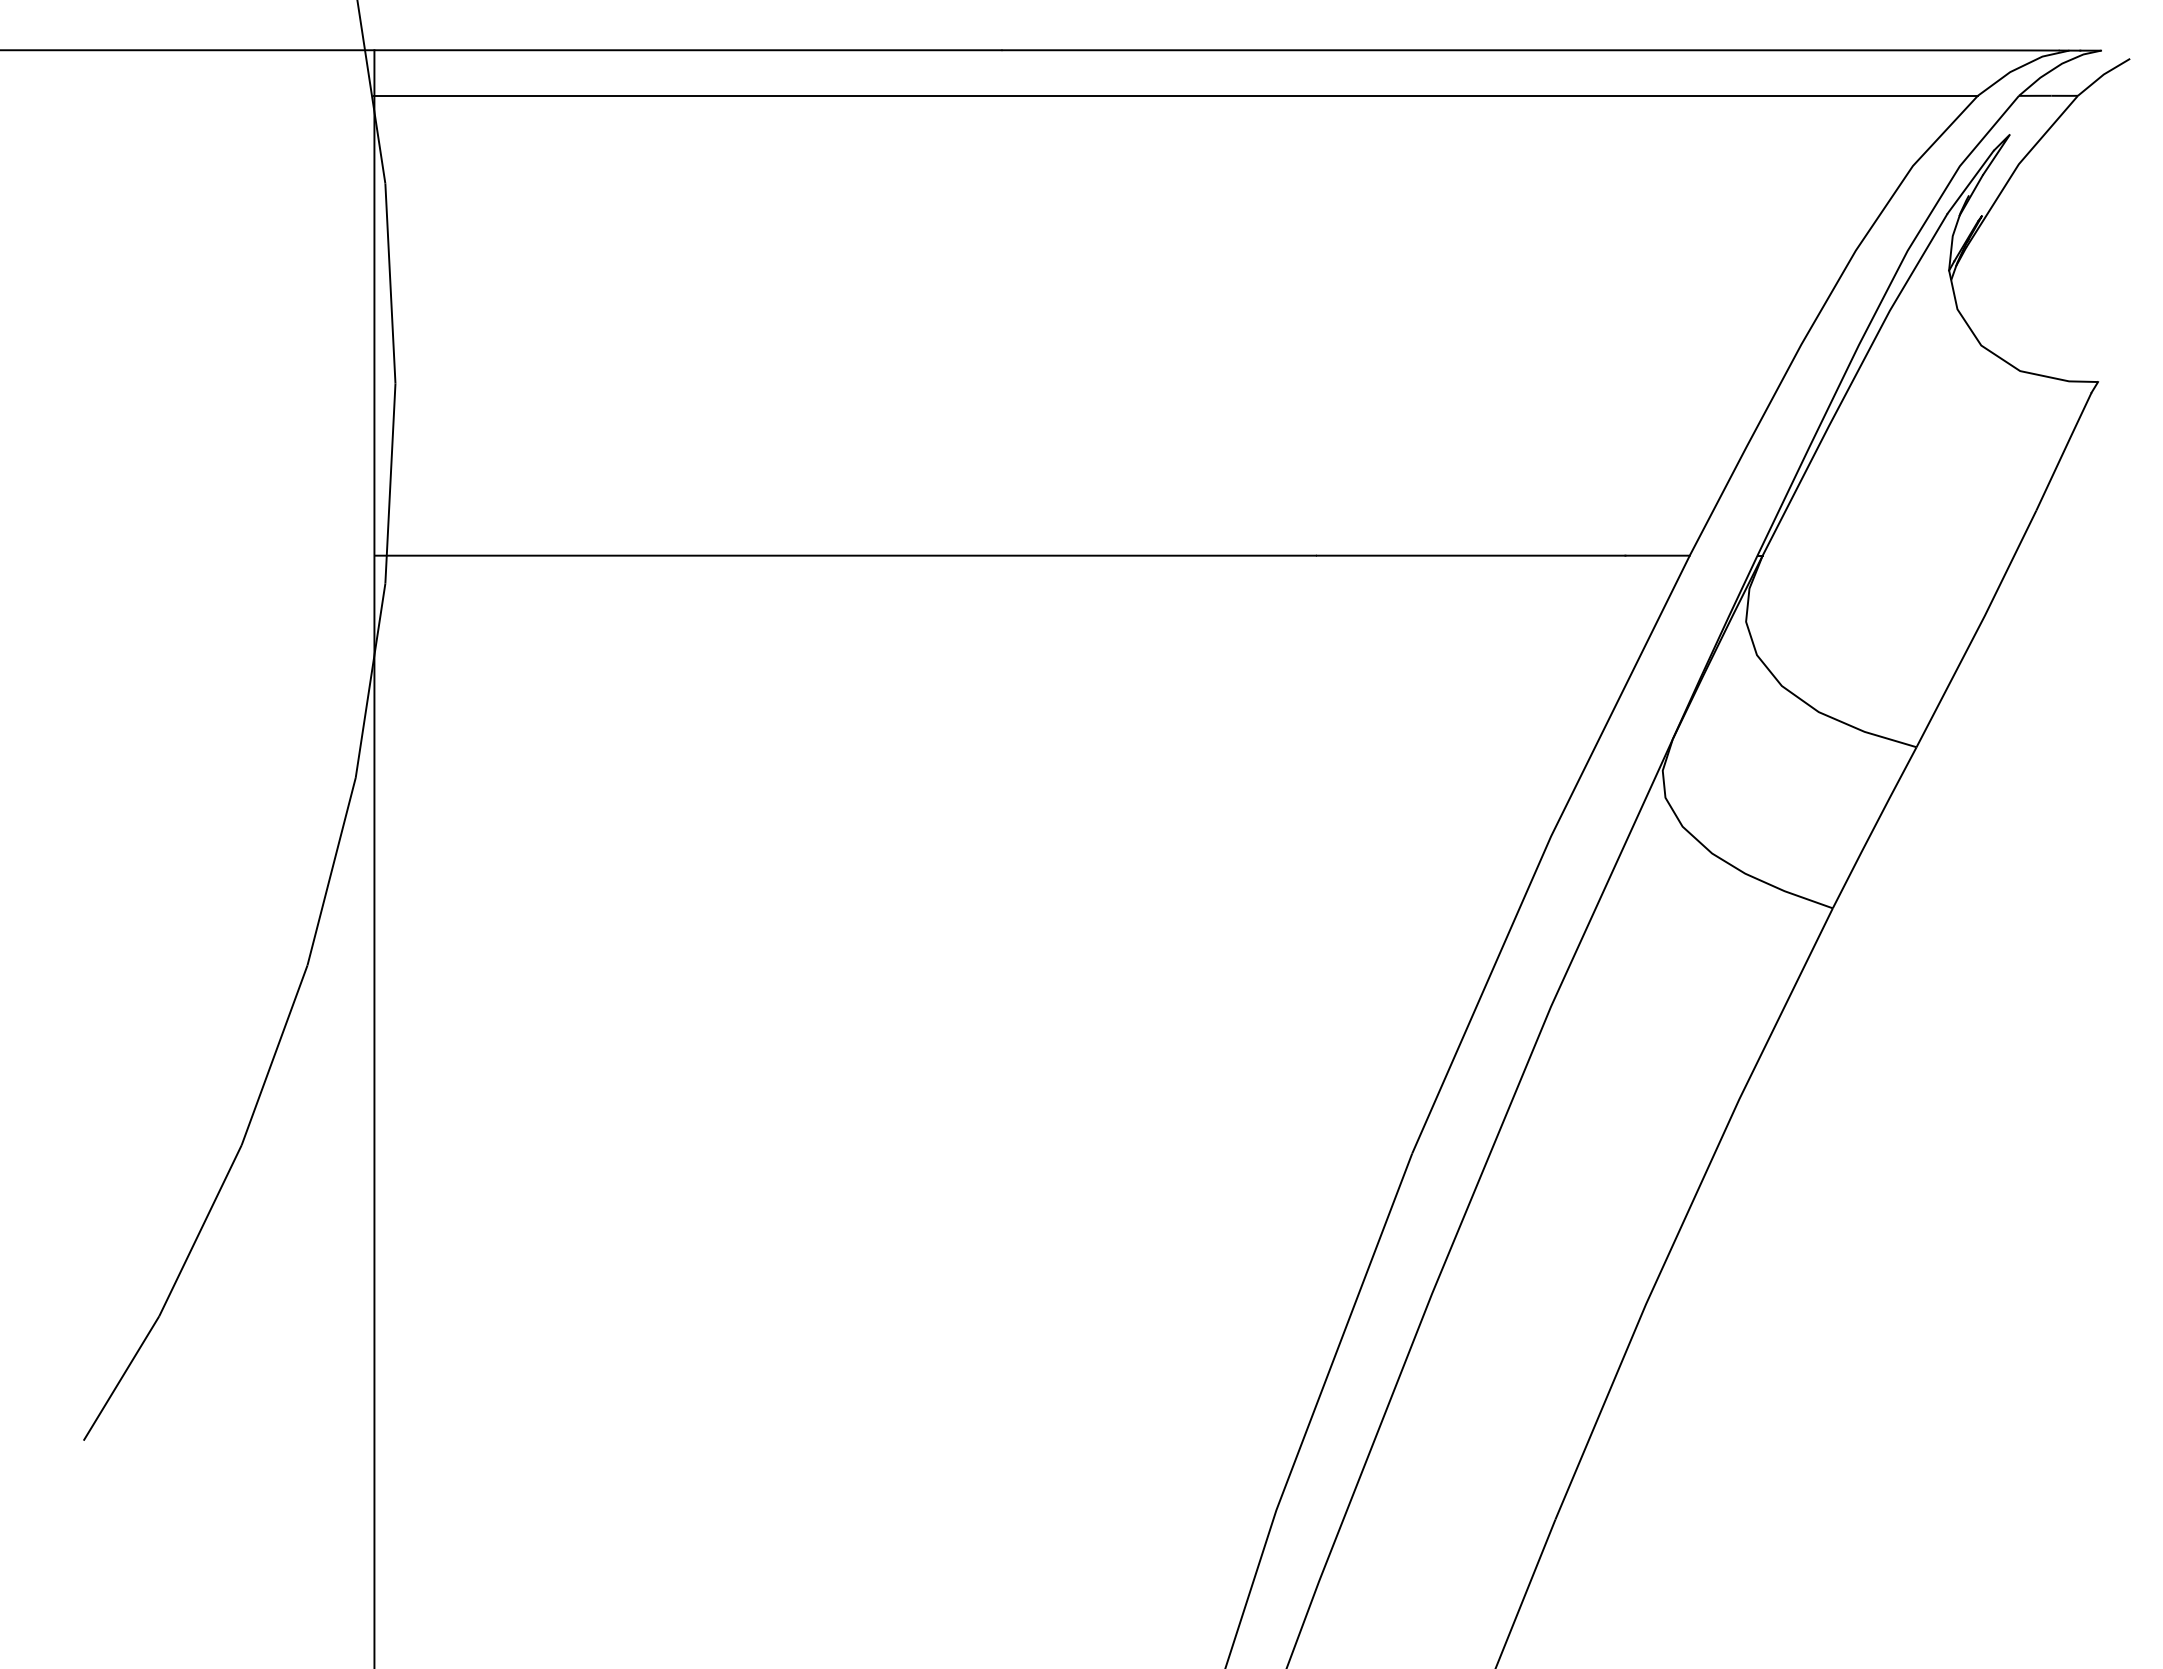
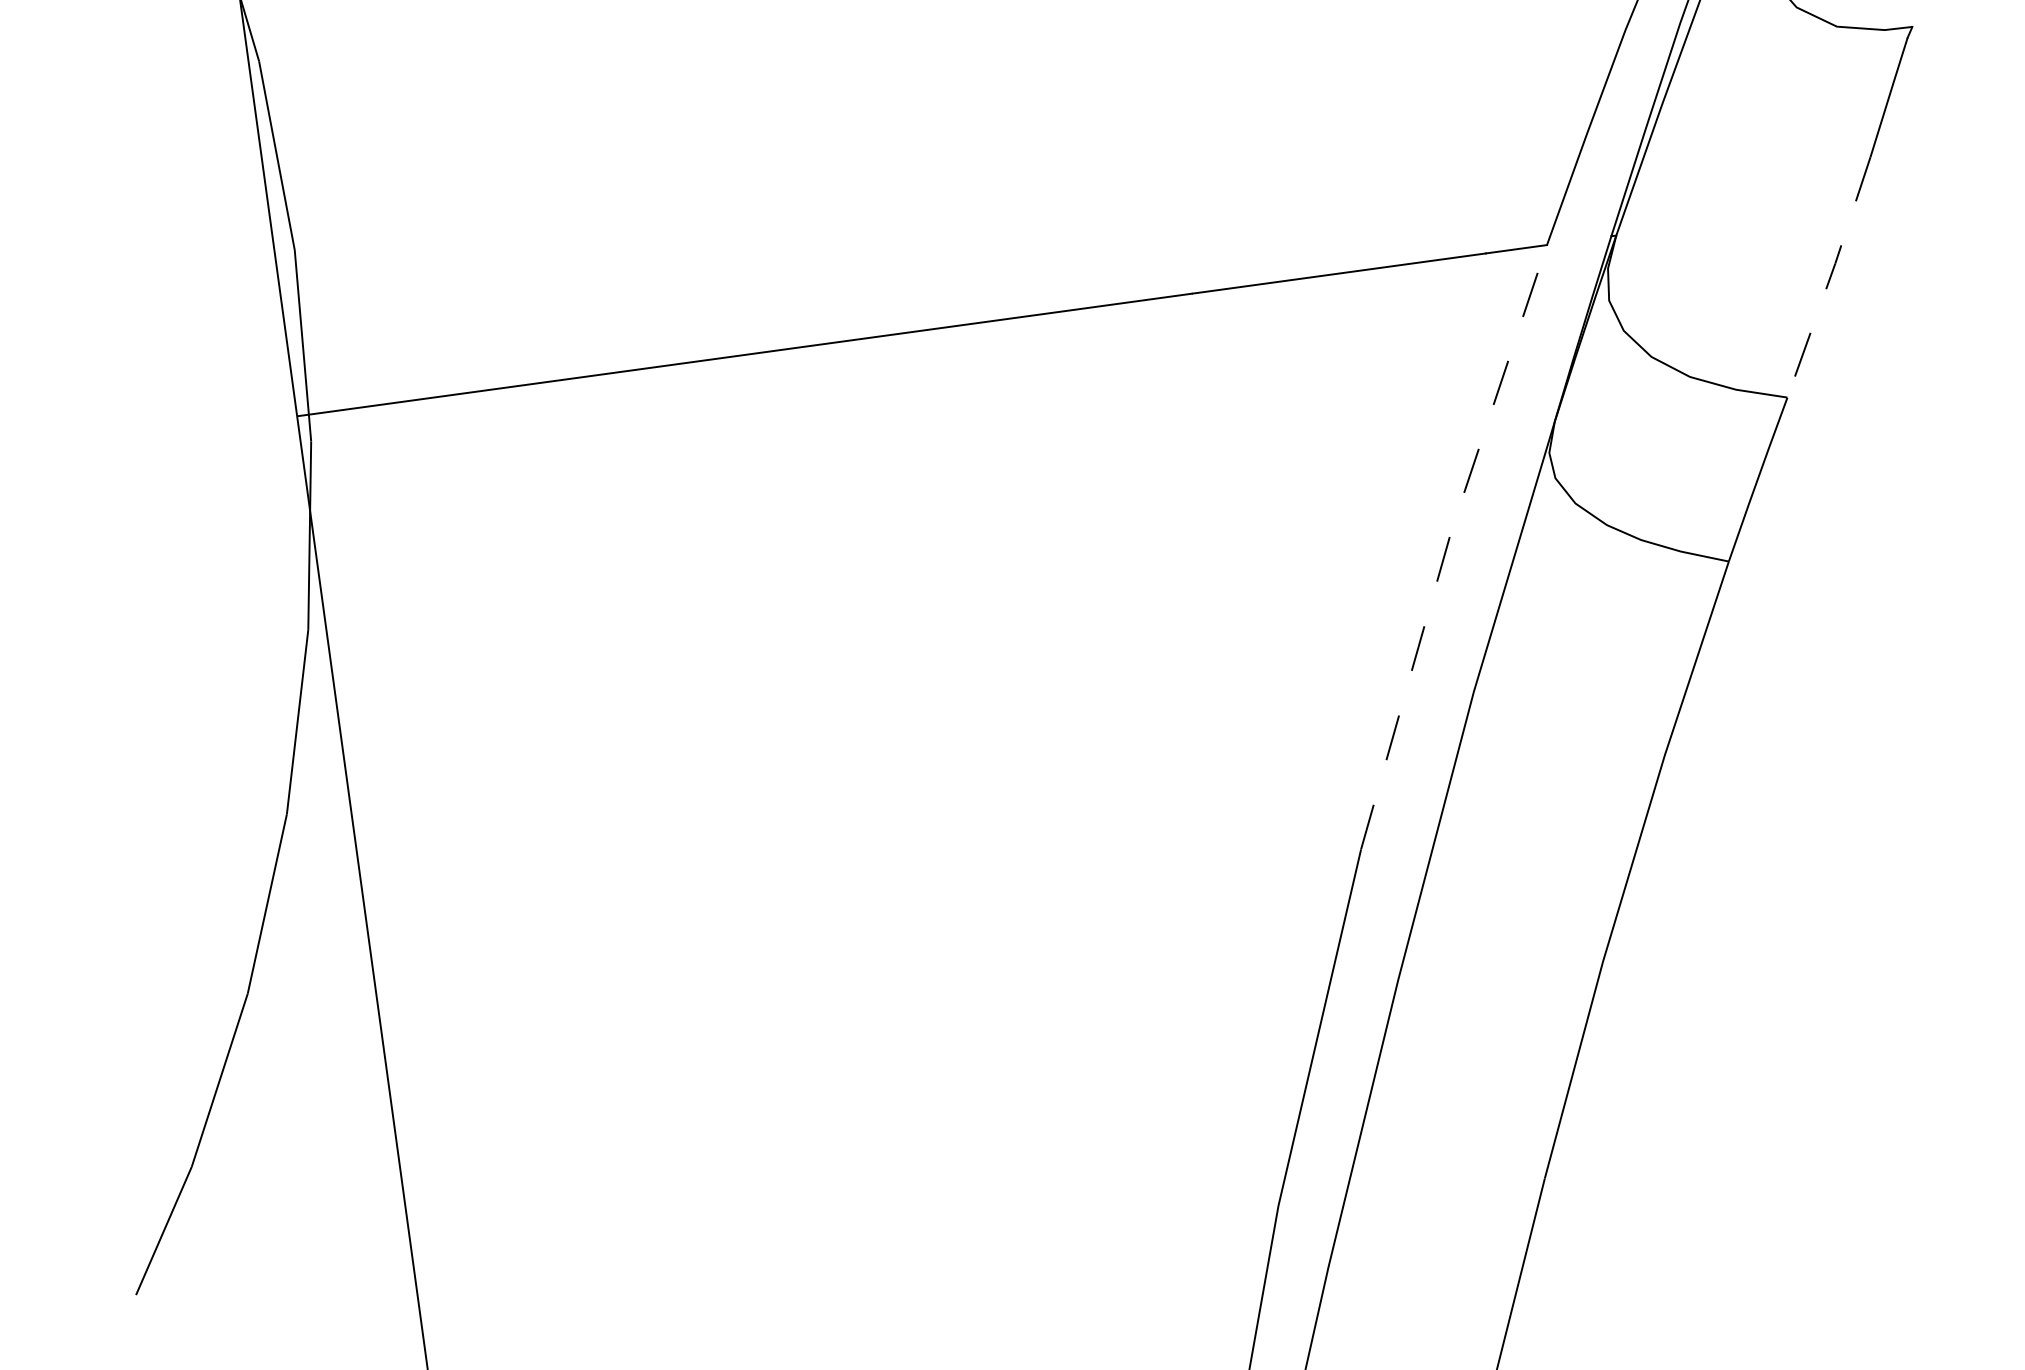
line: (1977, 629) -> (1830, 277), solid -> dashed
line: (1544, 850) -> (1447, 544), solid -> dashed

